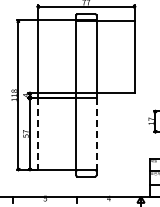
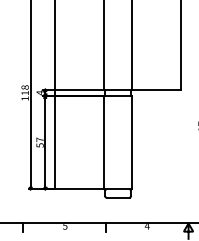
line: (37, 134) -> (55, 143), dashed -> solid
line: (97, 134) -> (132, 143), dashed -> solid

